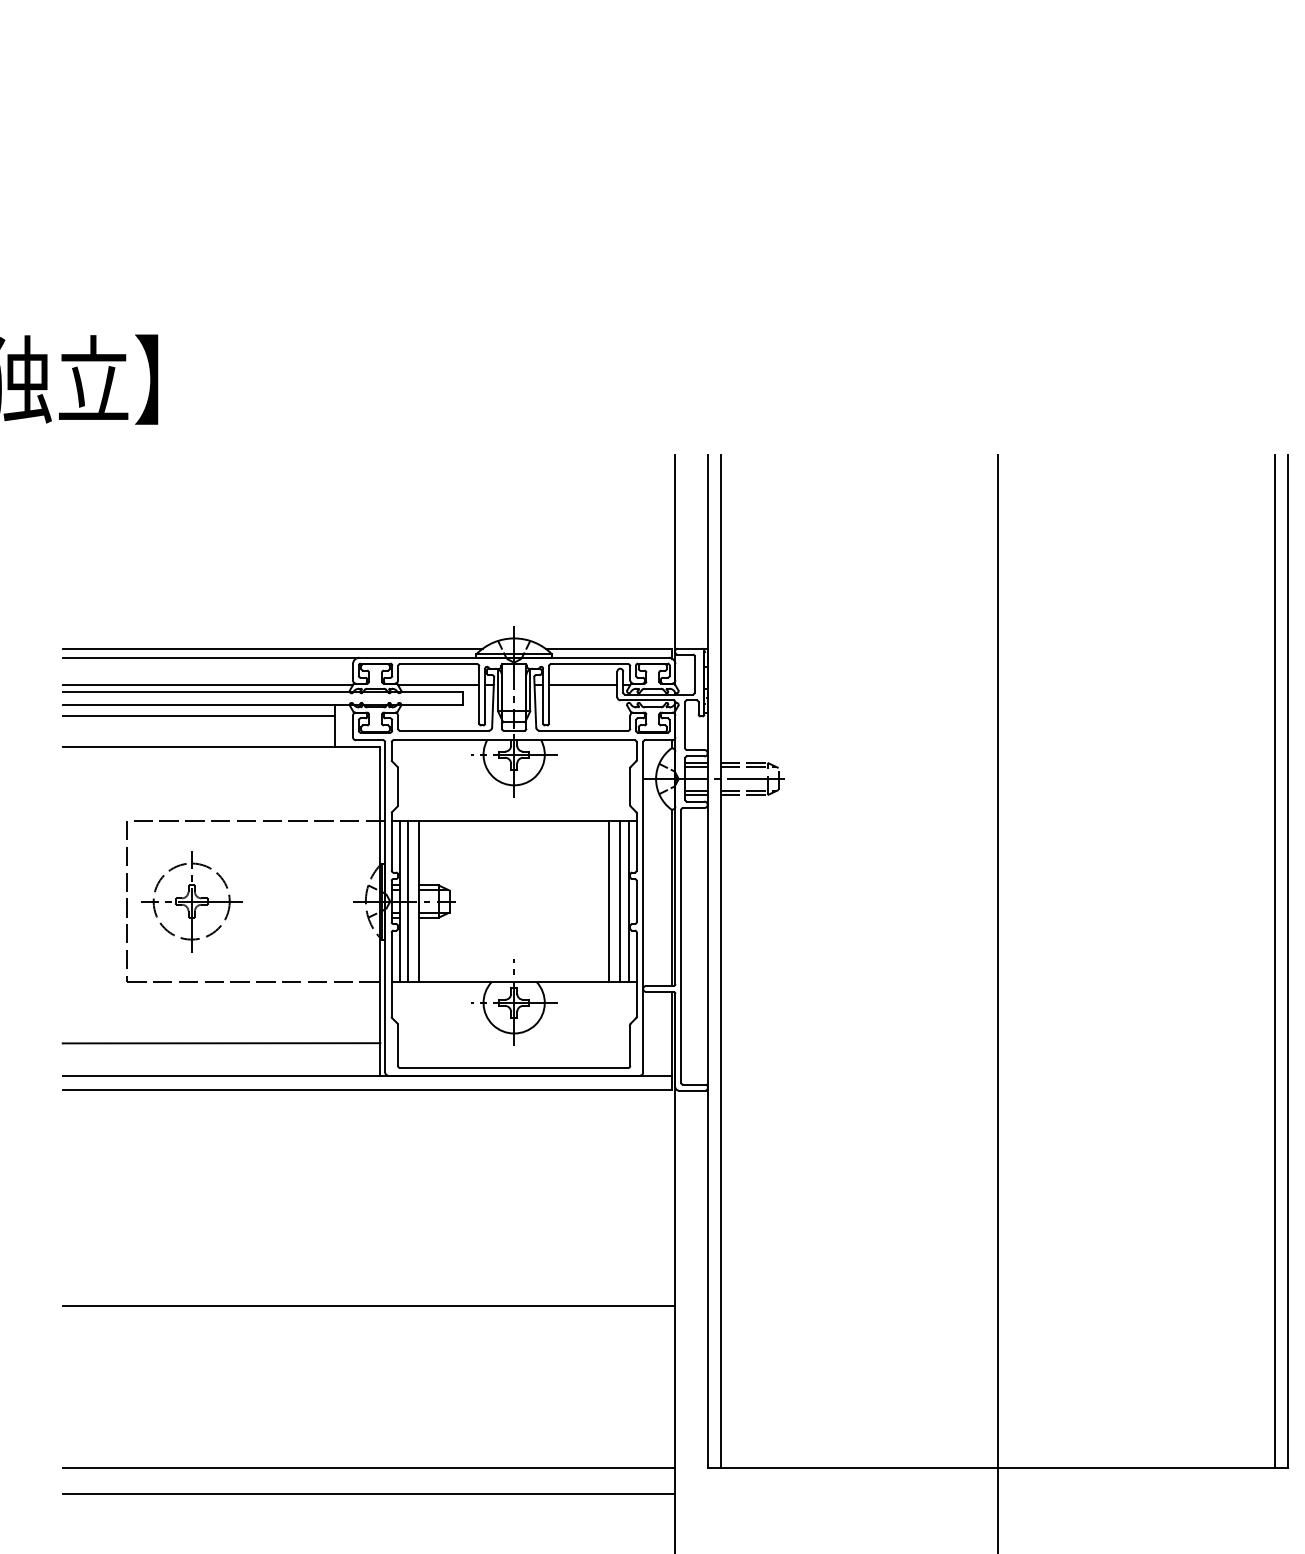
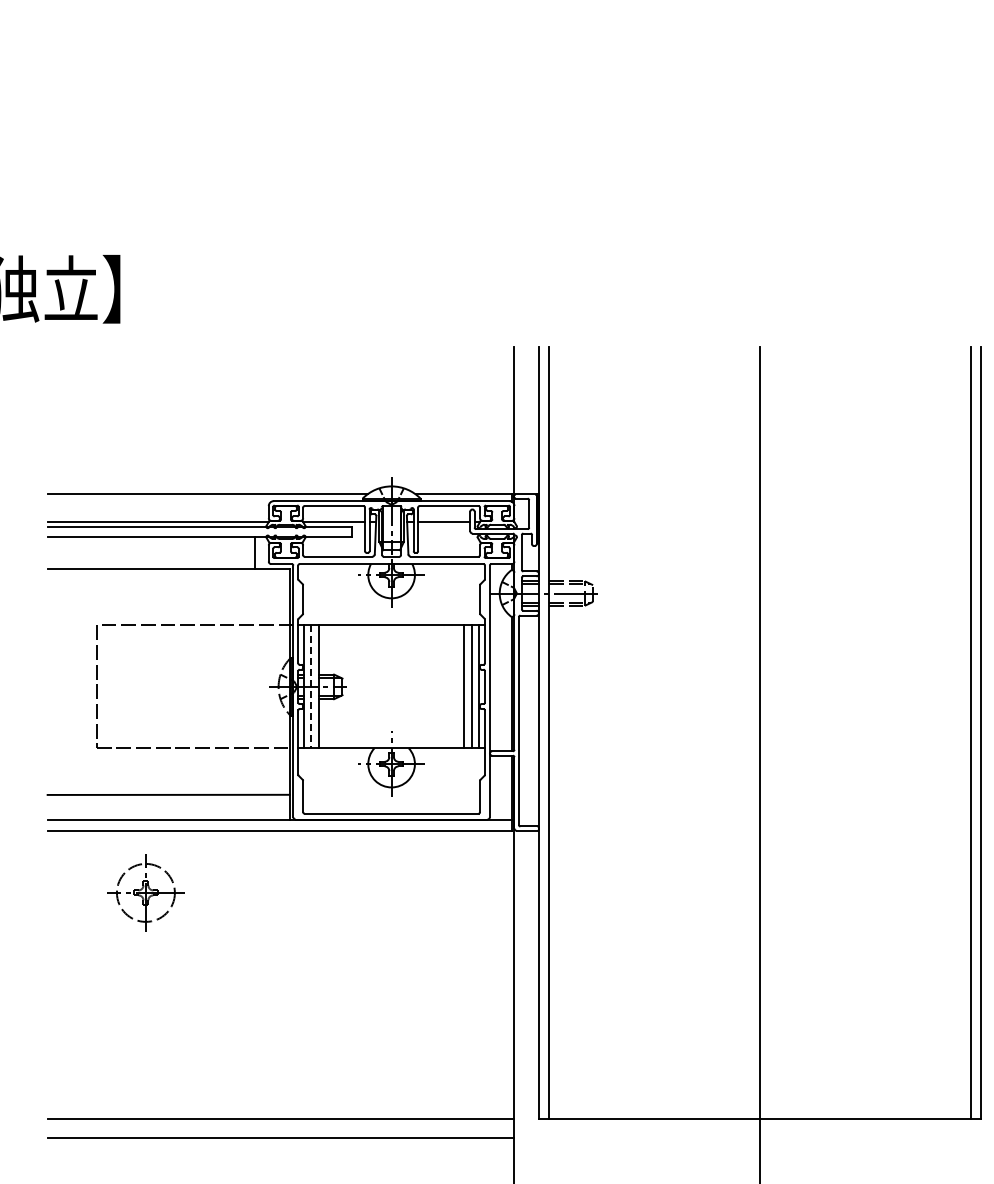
line: (209, 658) -> (159, 501), removed
line: (199, 715) -> (151, 545), removed
part: (191, 901) -> (145, 892), moved
line: (407, 902) -> (310, 687), solid -> dashed
line: (368, 1306) -> (280, 995), removed

